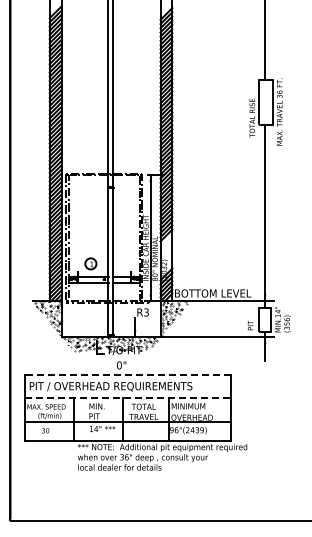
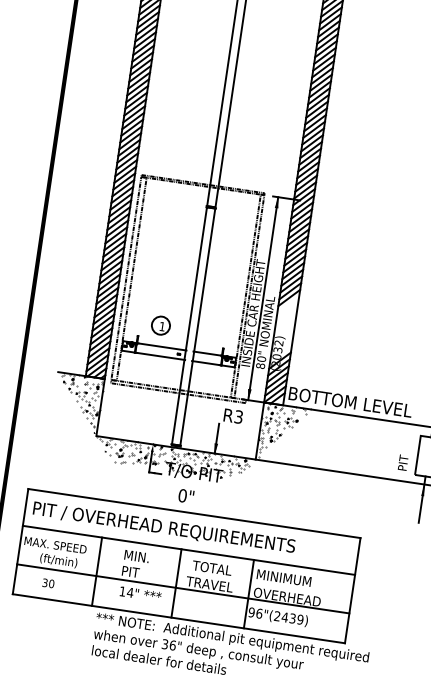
line: (127, 375) -> (193, 513), dashed -> solid
line: (128, 398) -> (189, 551), dashed -> solid

